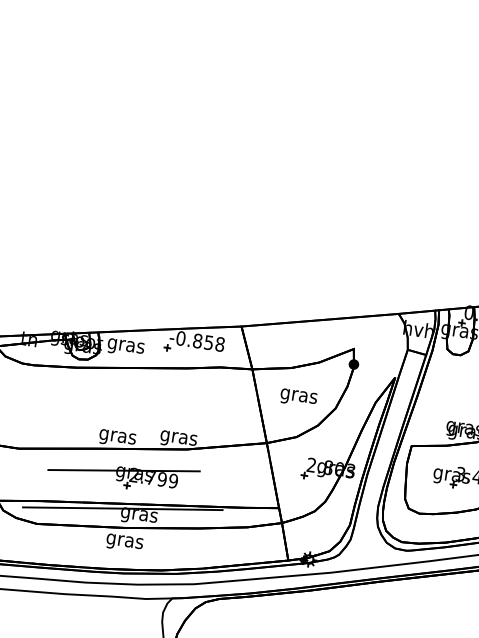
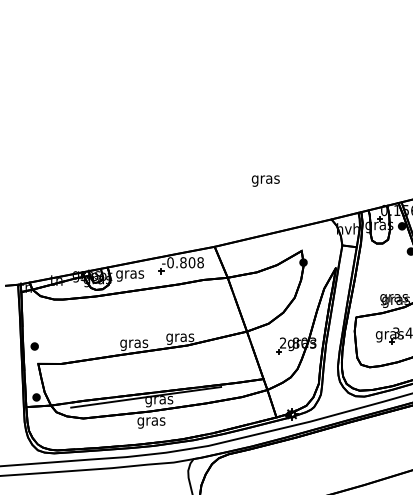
text: (208, 342) -> (191, 262), -0.858 -> -0.808
text: (298, 397) -> (265, 180), moved
part: (123, 473) -> (142, 370), removed

